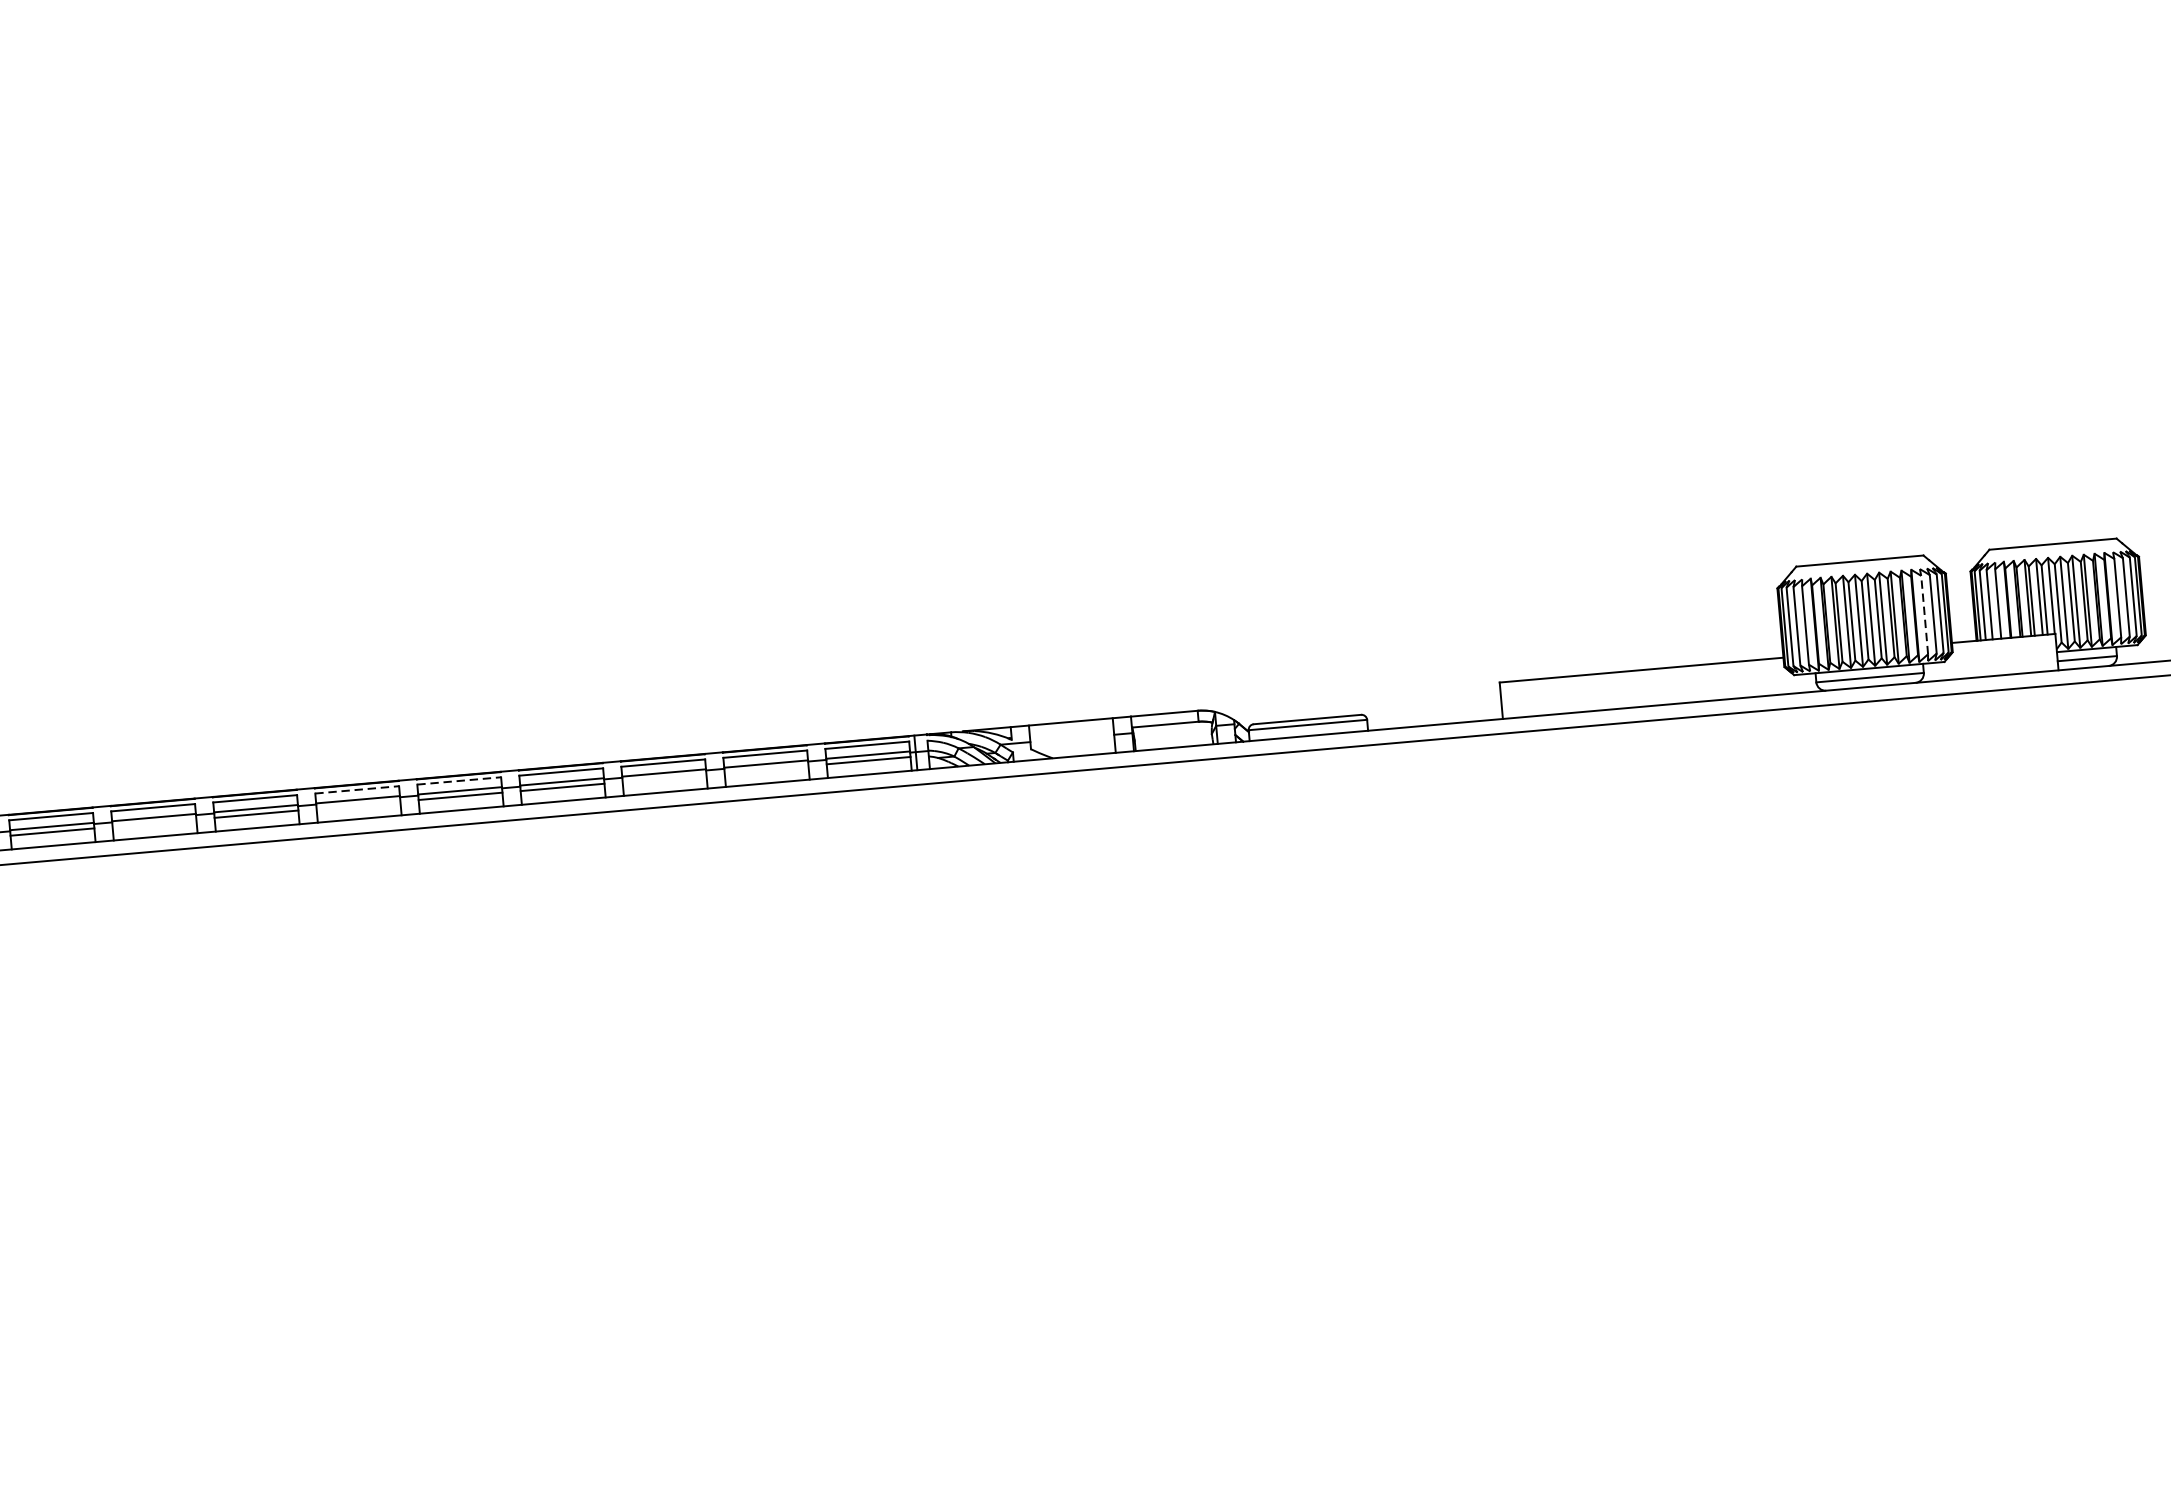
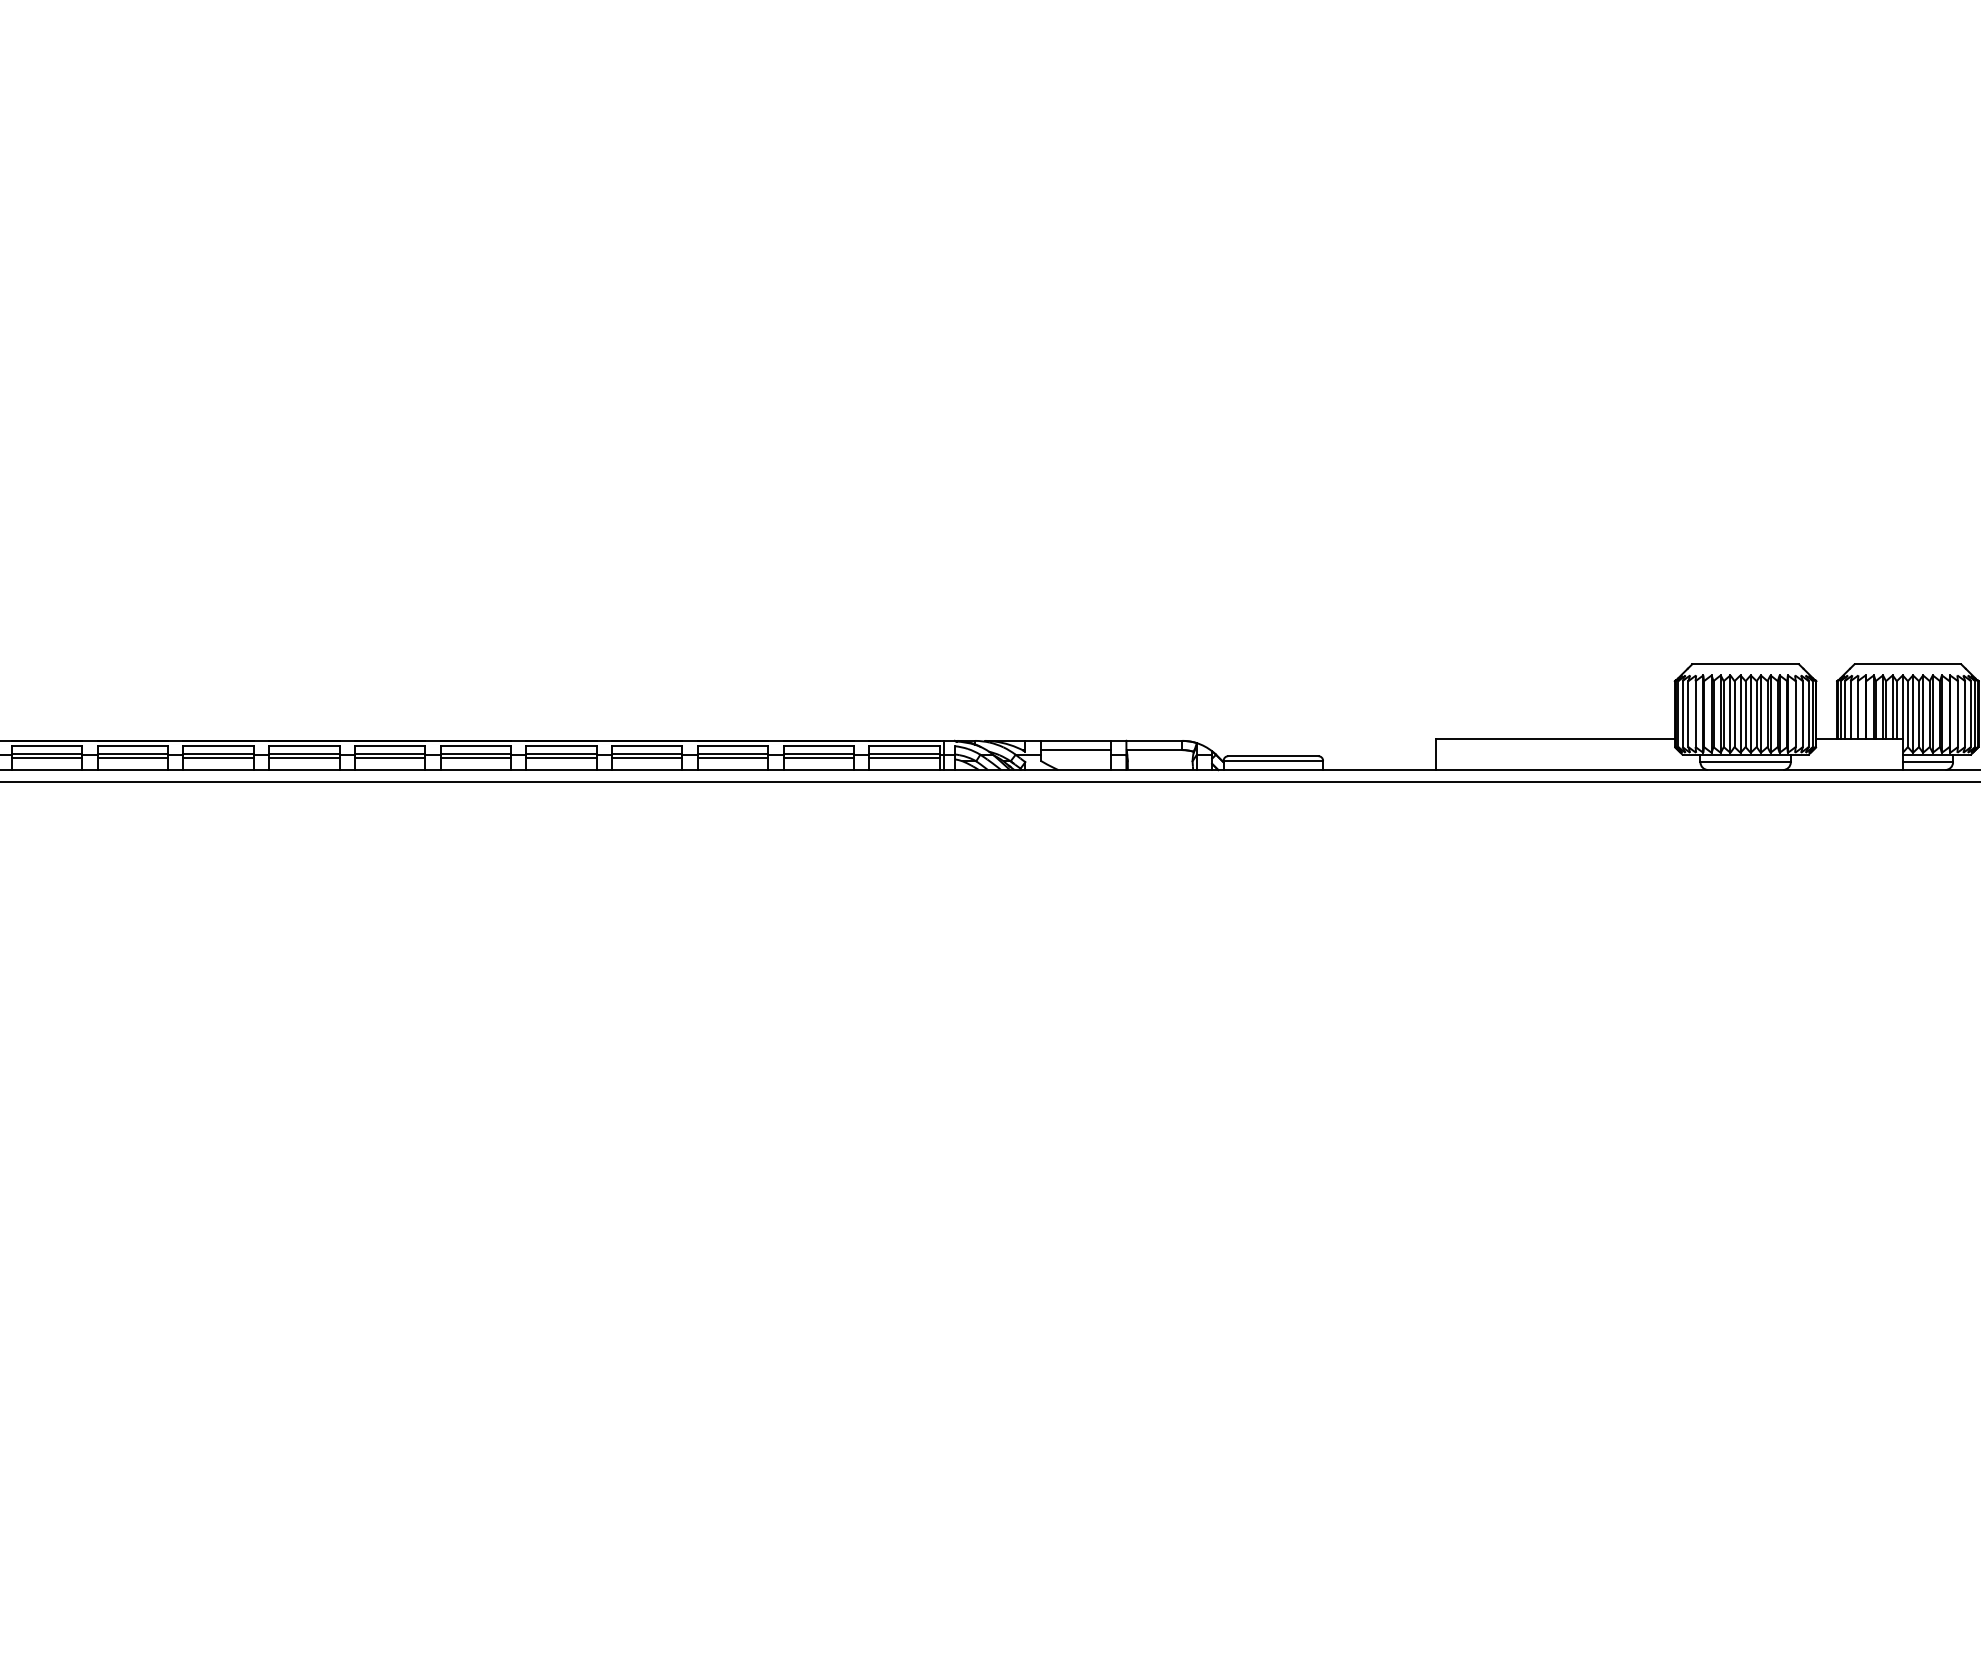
line: (1924, 615) -> (1795, 714), dashed -> solid
line: (1071, 733) -> (1075, 750), added
line: (766, 769) -> (818, 758), added
line: (664, 778) -> (732, 758), added
line: (460, 780) -> (562, 745), dashed -> solid
line: (358, 789) -> (476, 745), dashed -> solid
line: (358, 805) -> (475, 758), added
line: (154, 823) -> (304, 758), added

